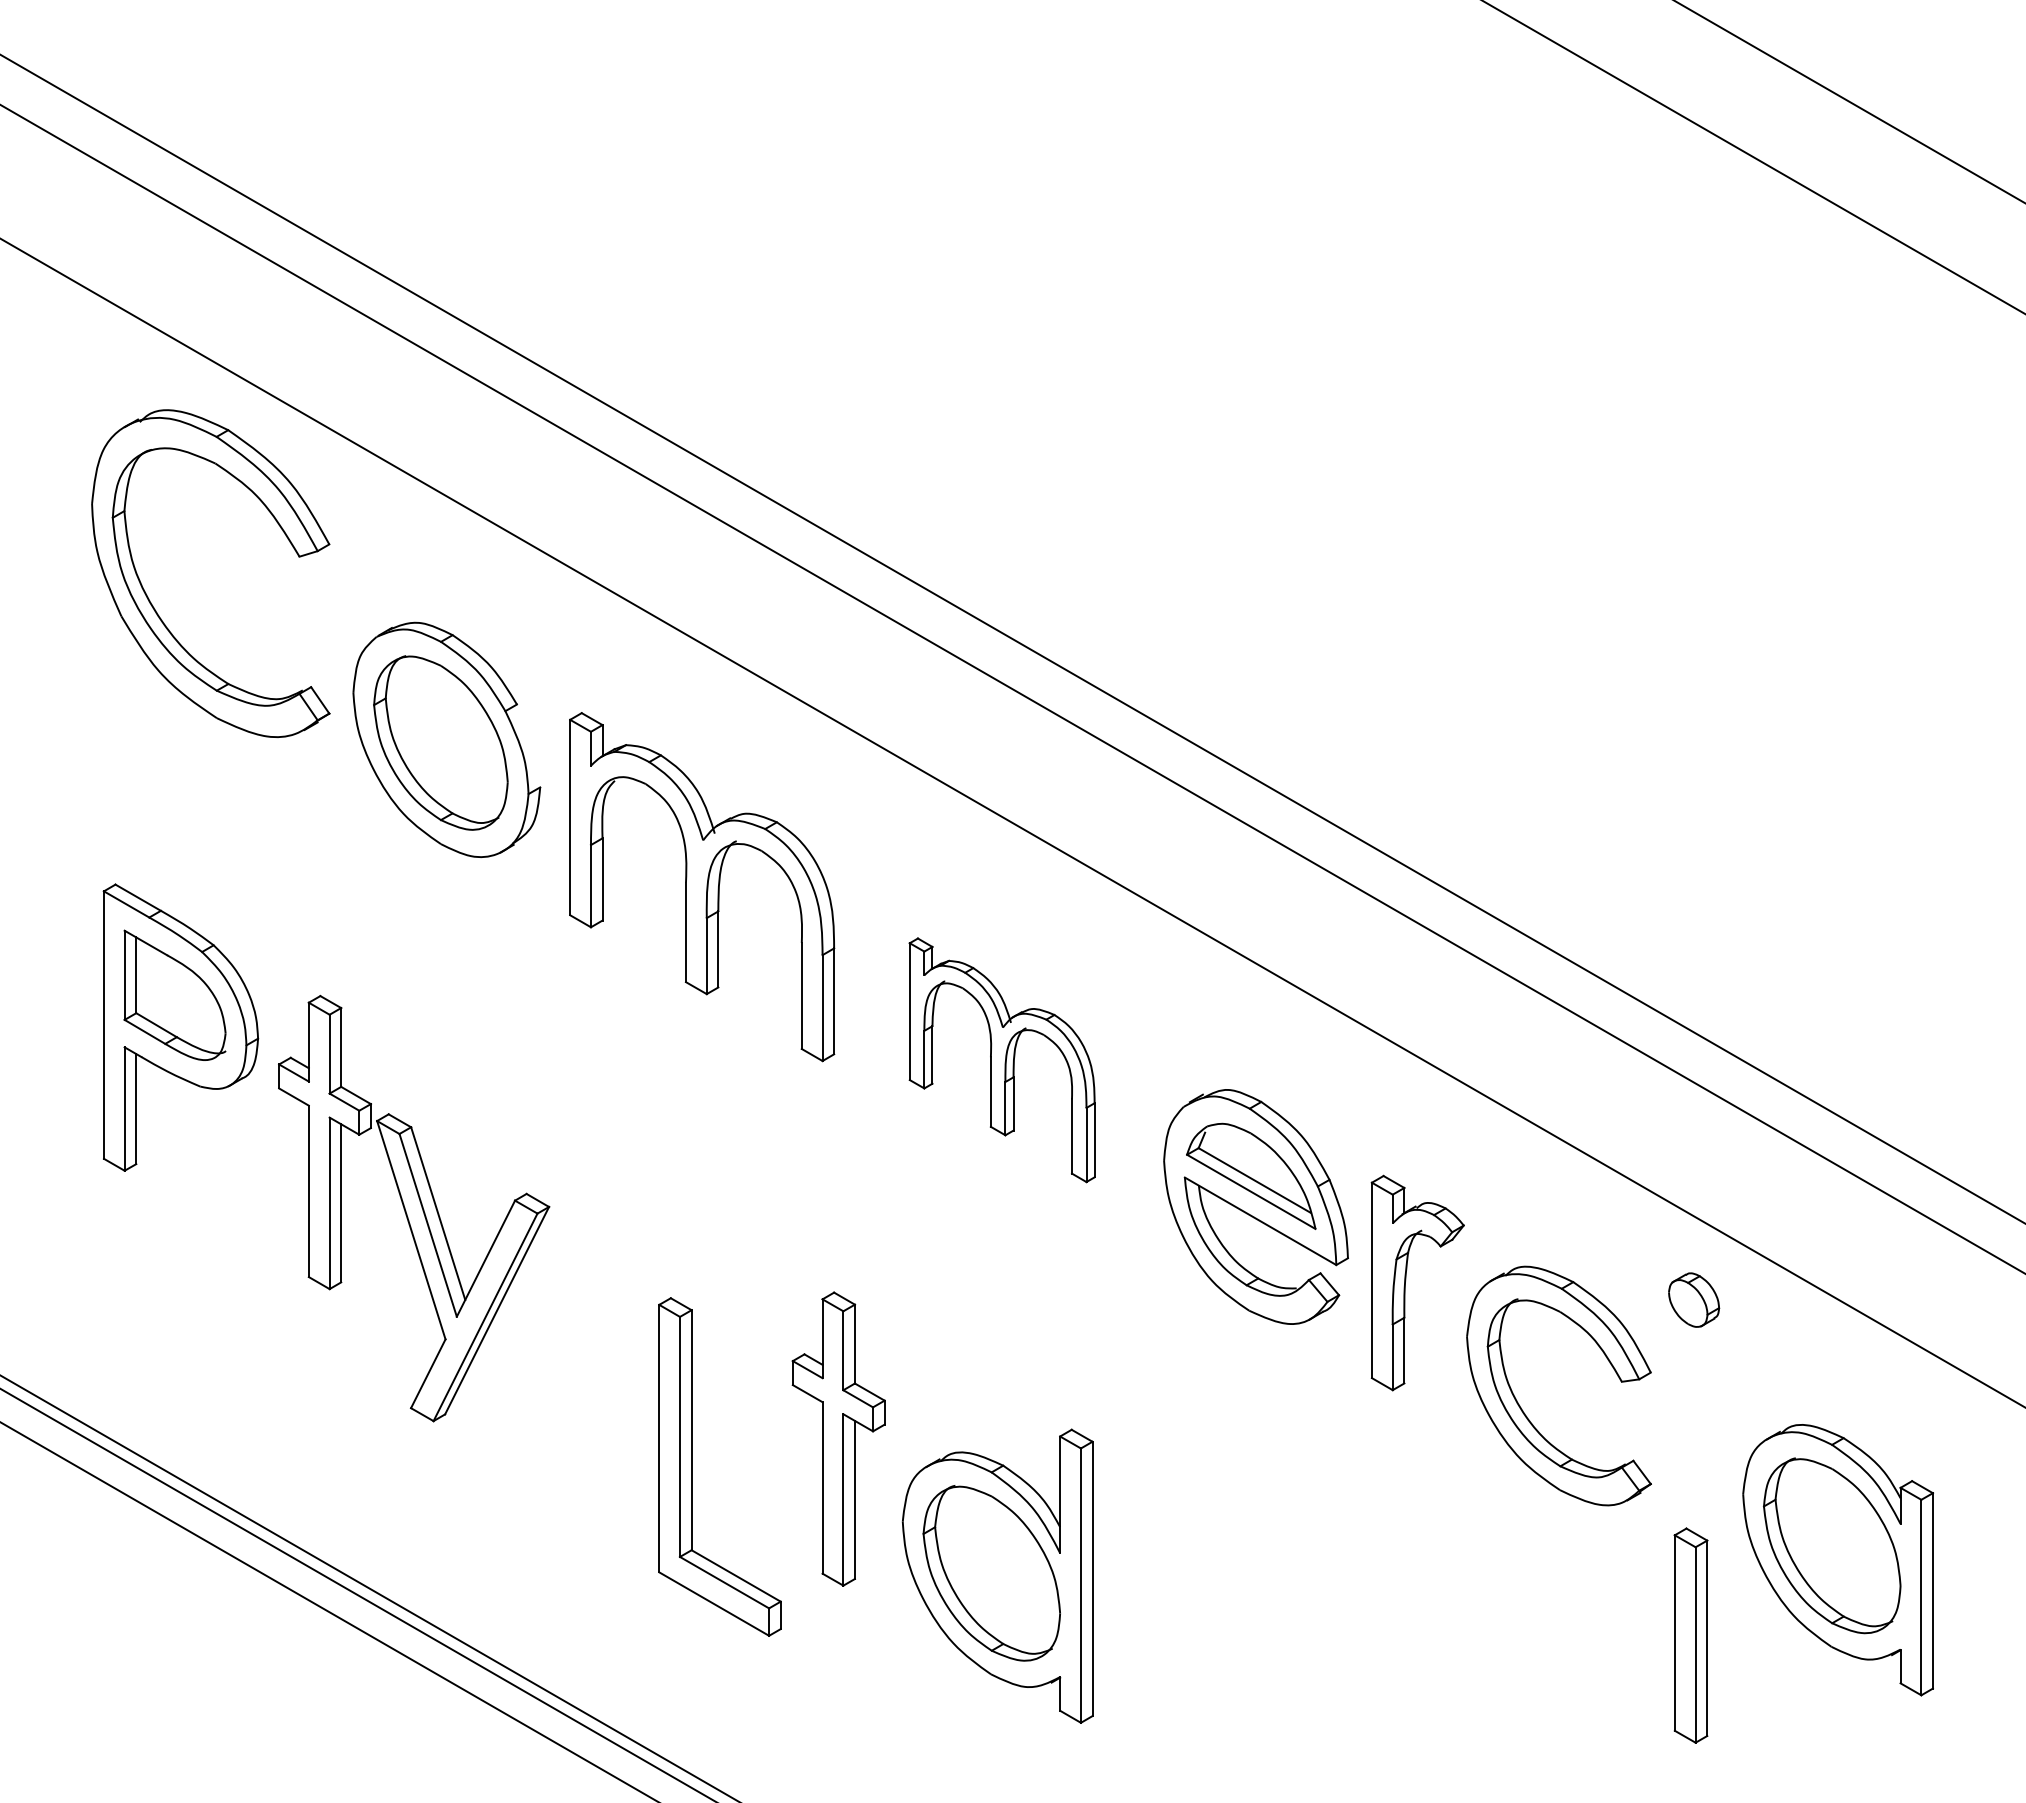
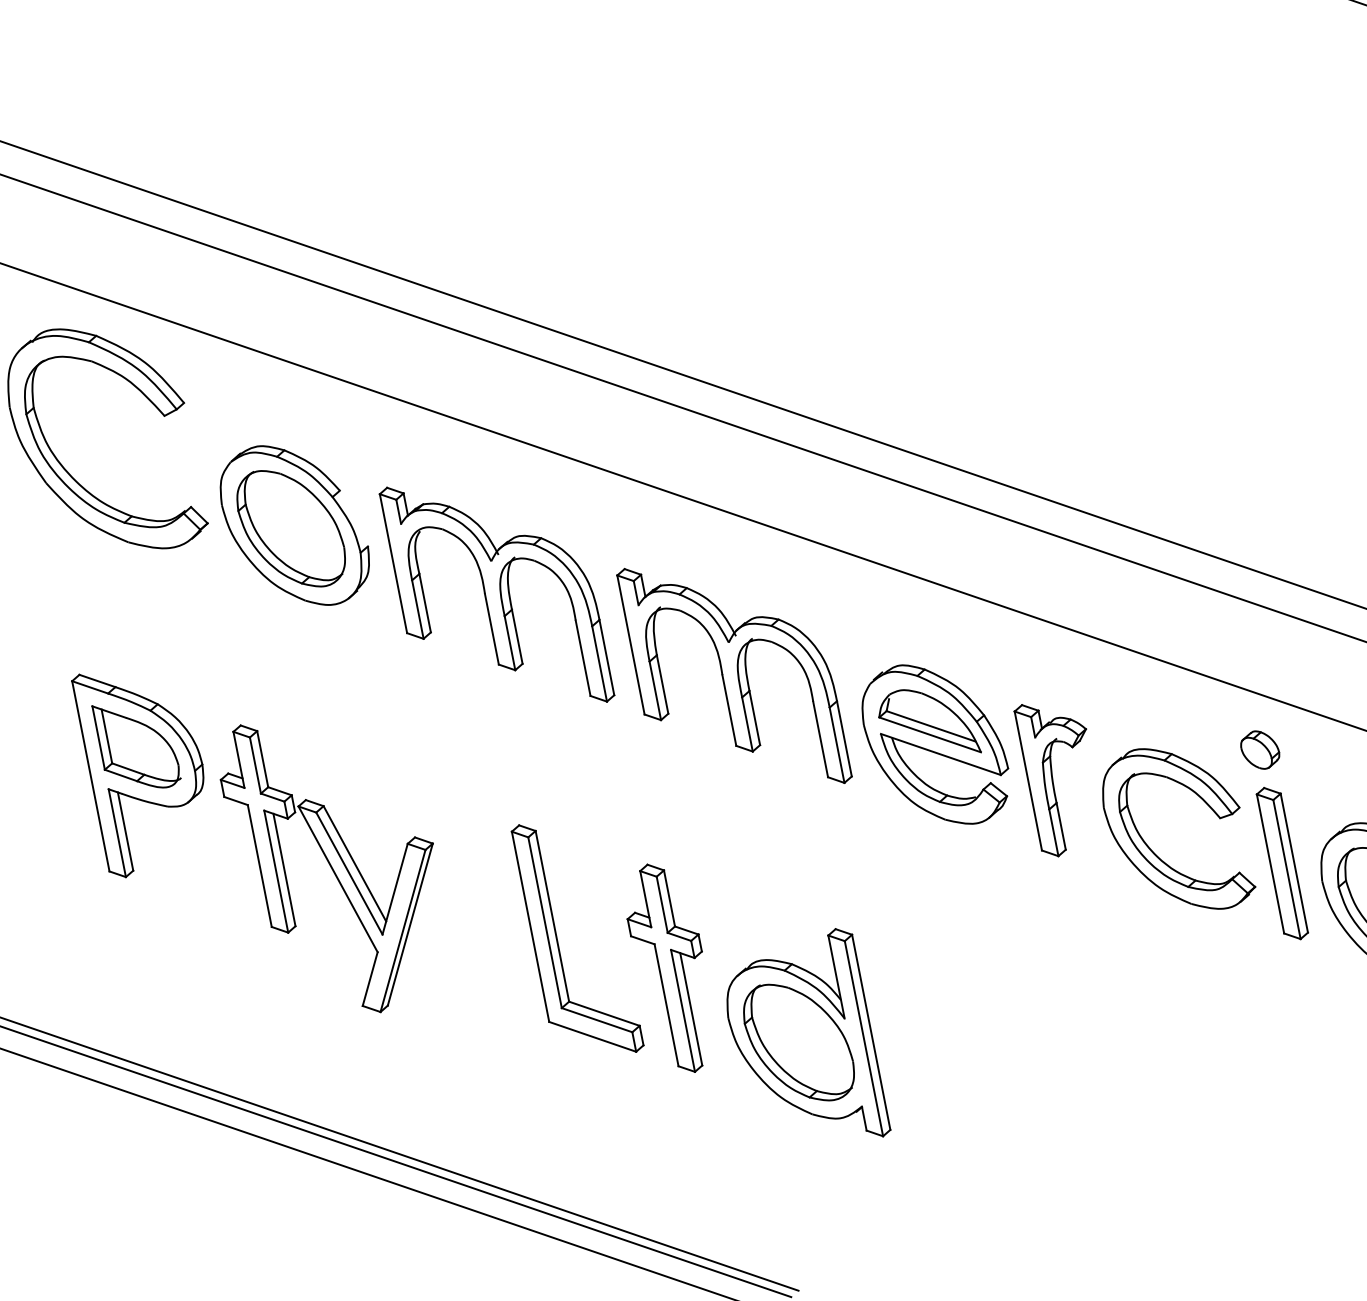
part: (1002, 1060) -> (734, 676), size x1.43
part: (692, 1466) -> (558, 942), moved
part: (1690, 1635) -> (1282, 863), moved

